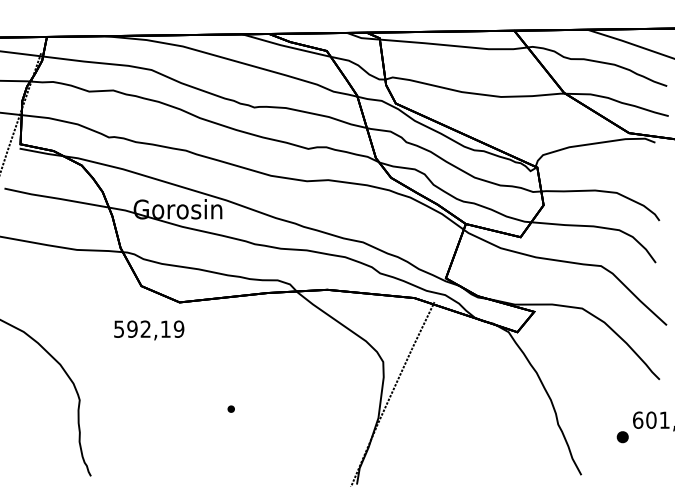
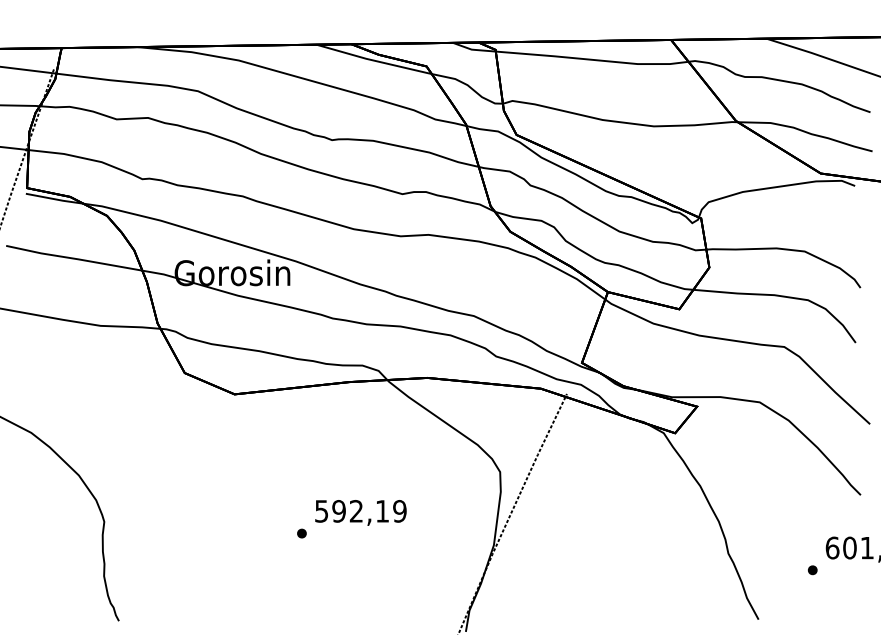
text: (148, 330) -> (360, 512), moved
part: (622, 437) -> (812, 570), size x0.62

